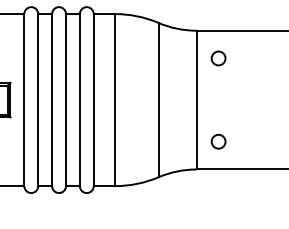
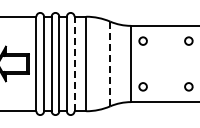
line: (93, 99) -> (74, 63), solid -> dashed
line: (159, 99) -> (110, 63), solid -> dashed

